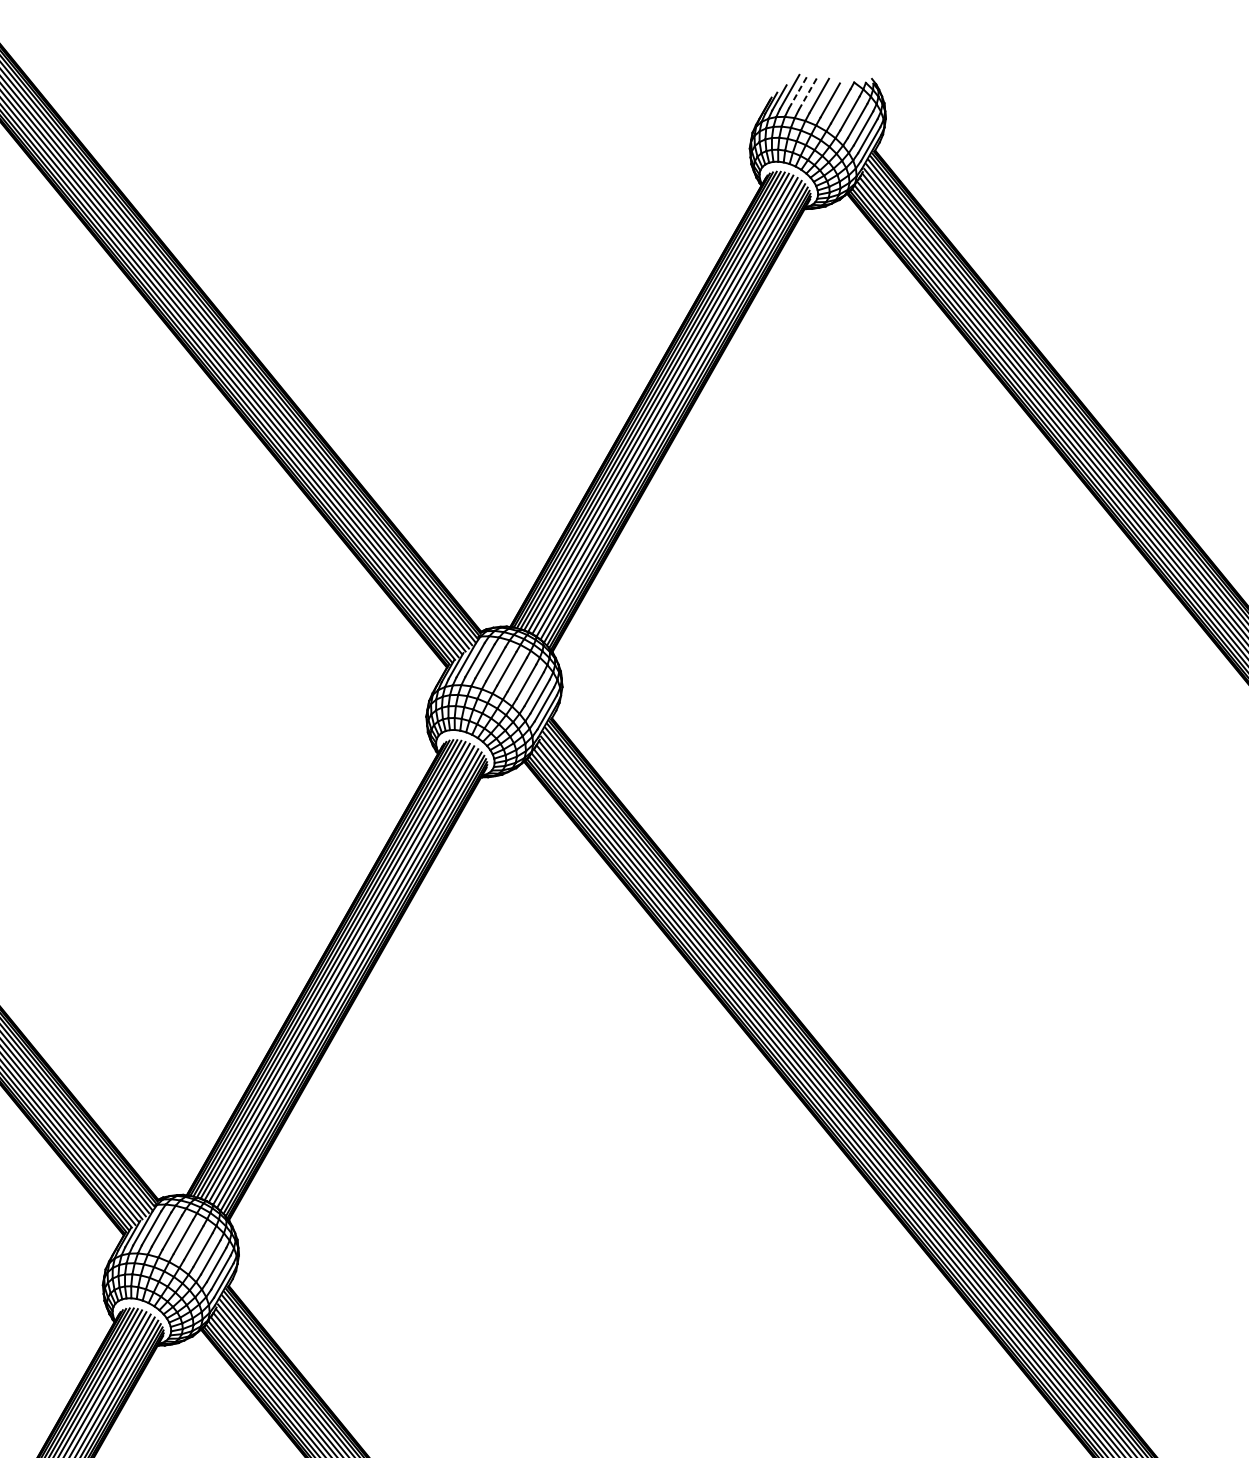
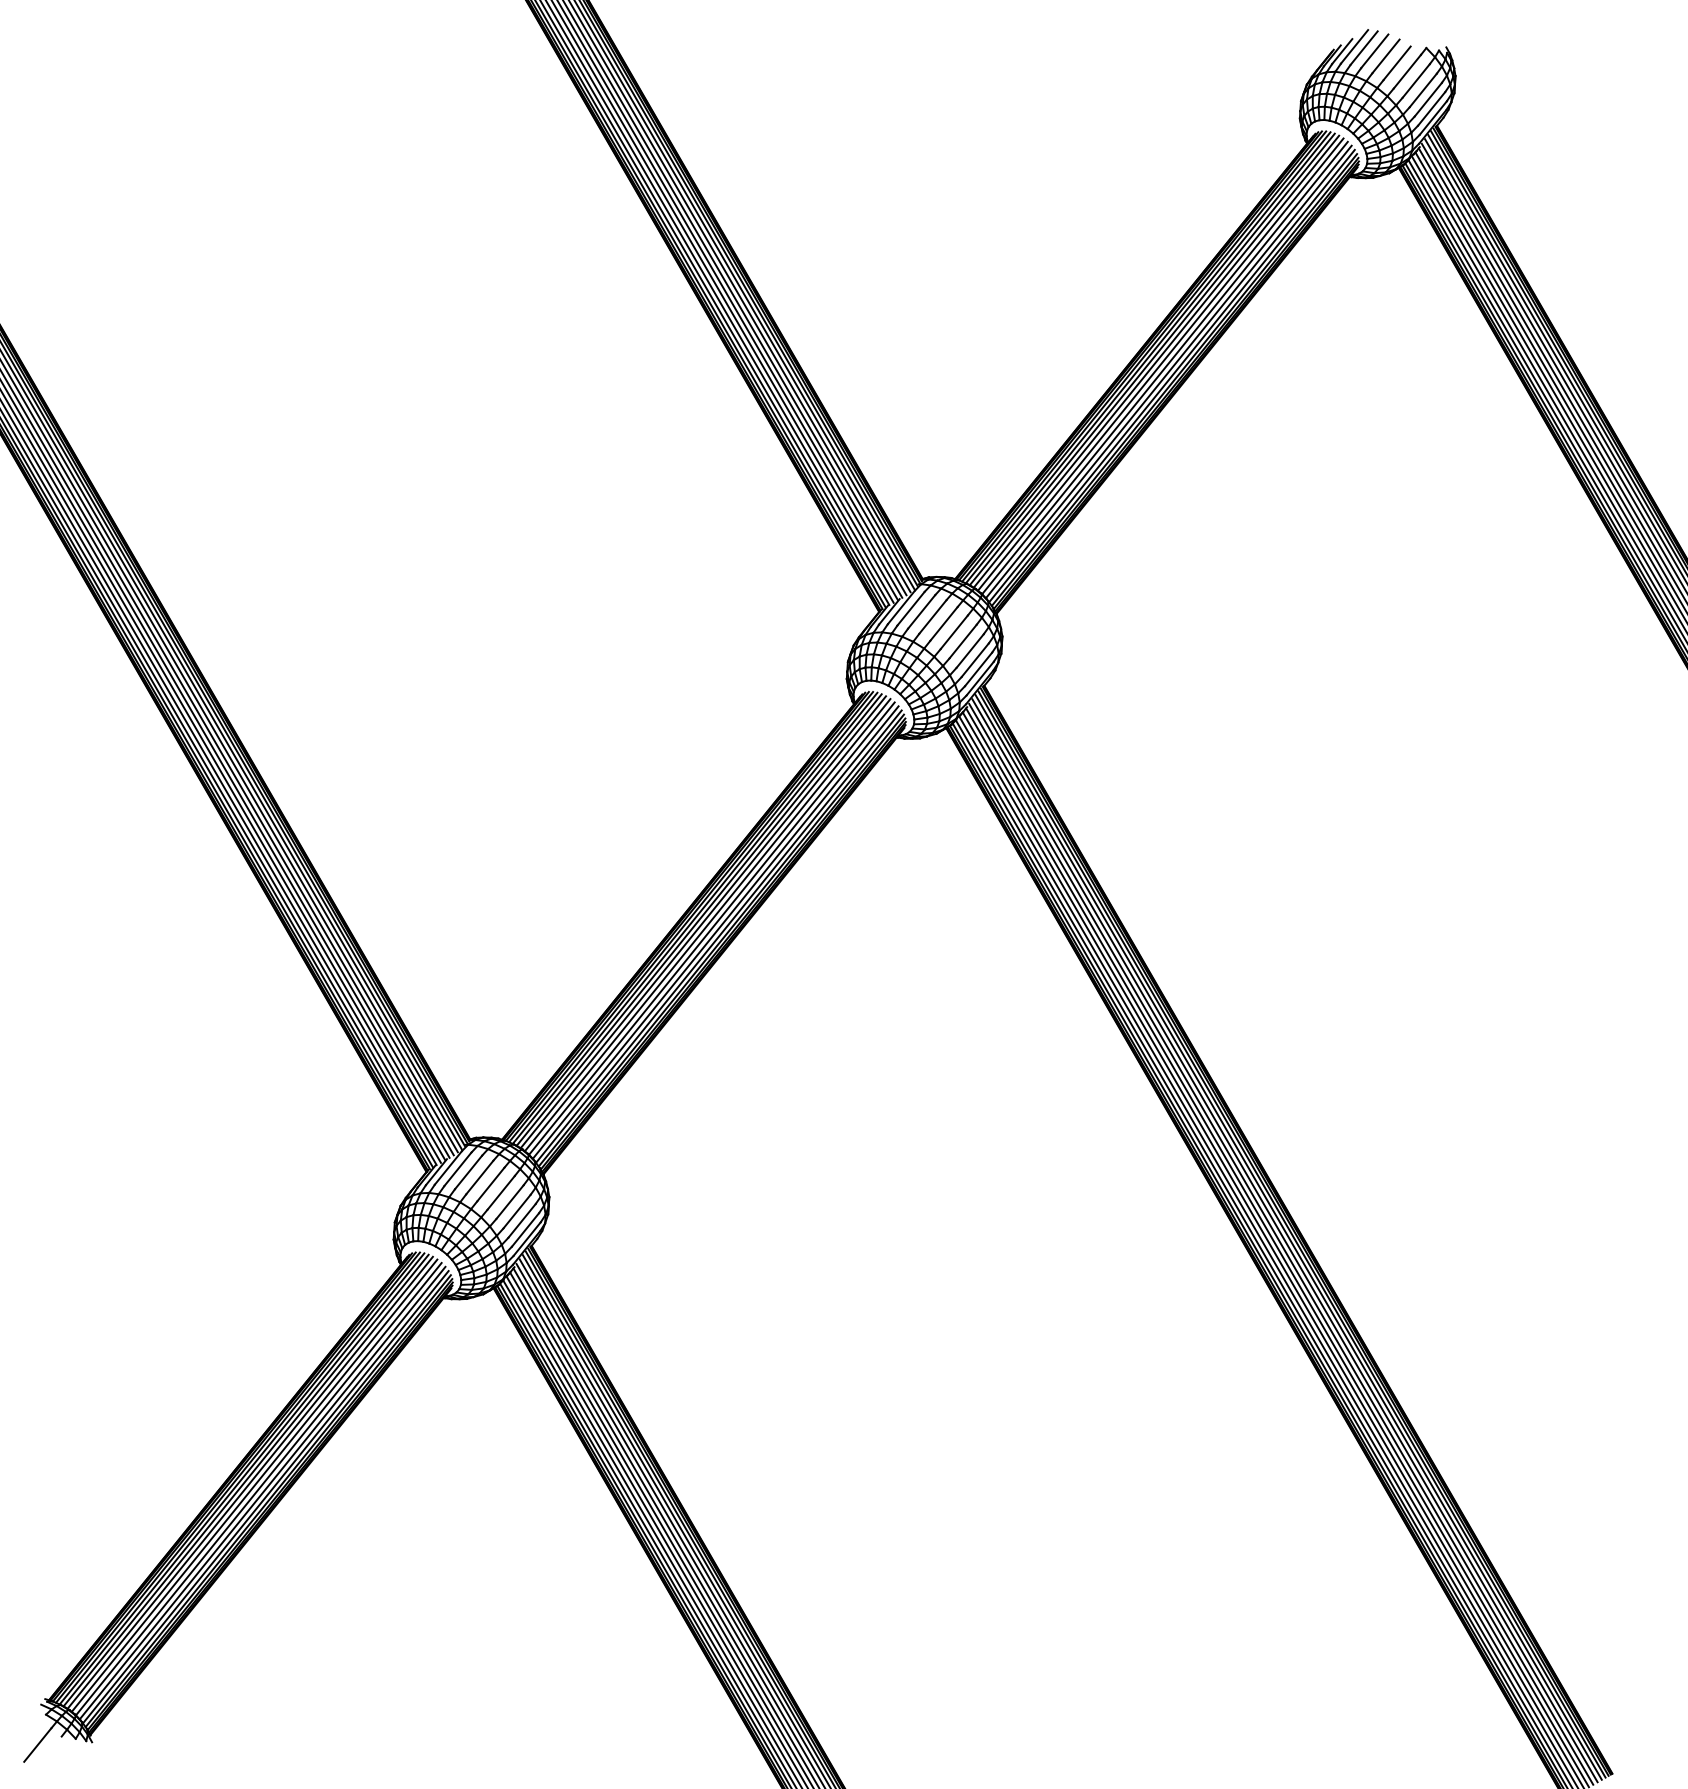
line: (798, 91) -> (1364, 48), dashed -> solid
line: (808, 93) -> (1374, 51), dashed -> solid

